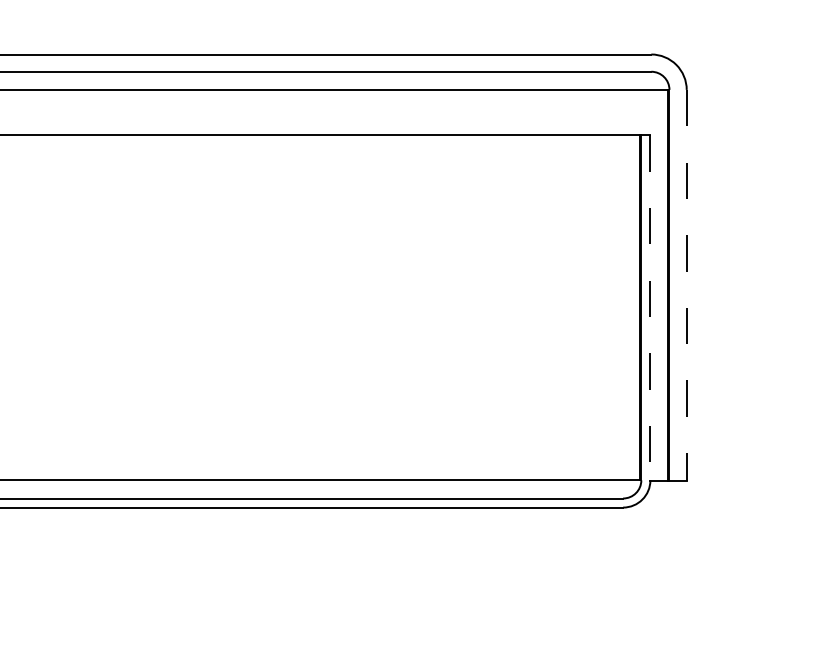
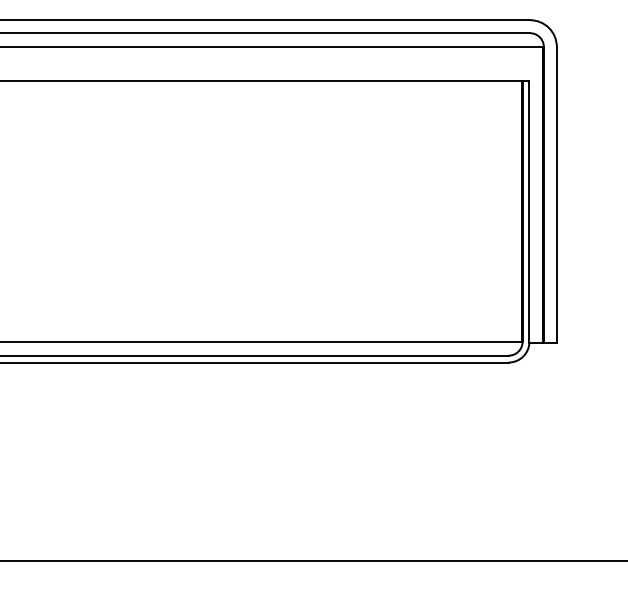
line: (686, 285) -> (556, 194), dashed -> solid
line: (650, 309) -> (529, 212), dashed -> solid

